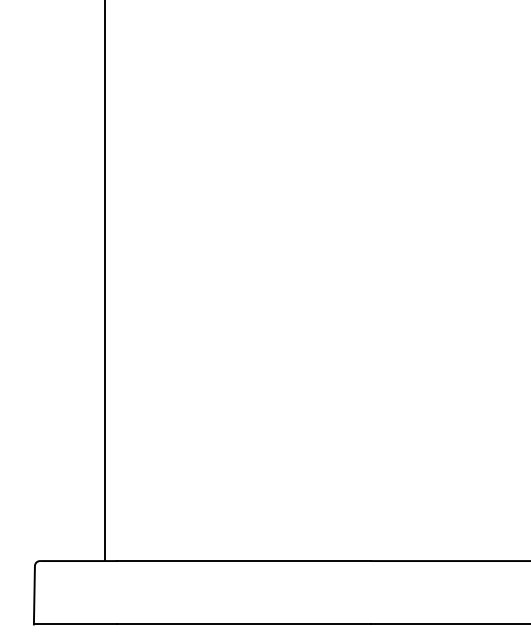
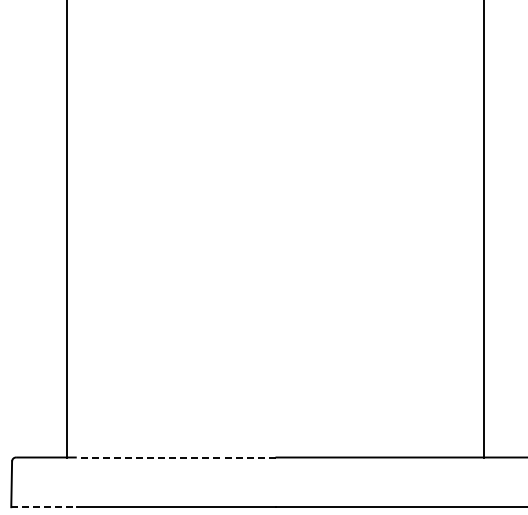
line: (243, 561) -> (175, 457), solid -> dashed
line: (76, 624) -> (44, 507), solid -> dashed

